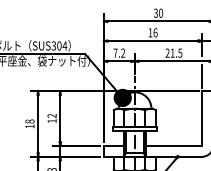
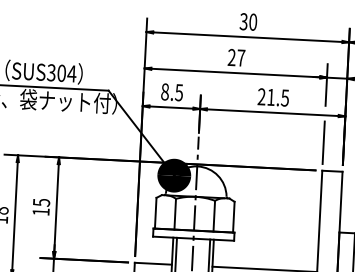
text: (152, 32) -> (235, 57), 16 -> 27
text: (119, 52) -> (172, 91), 7.2 -> 8.5
text: (51, 116) -> (40, 203), 12 -> 15

